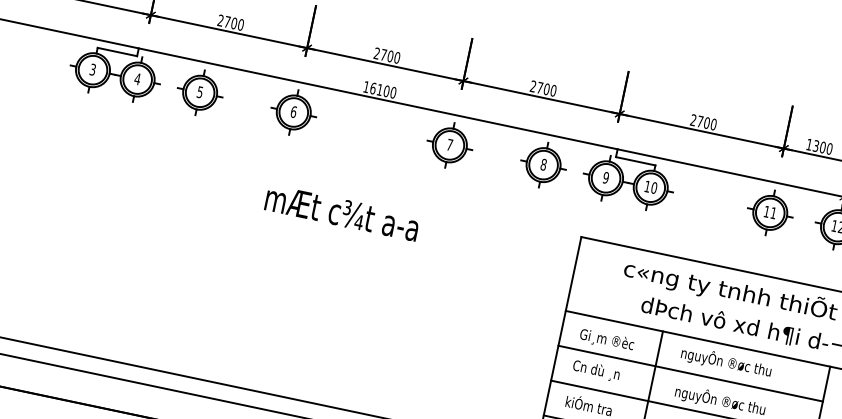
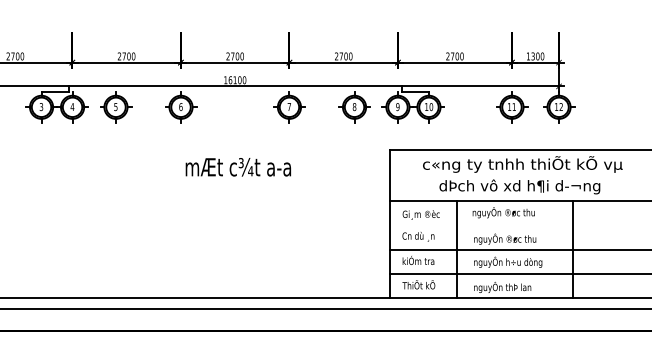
text: (340, 212) -> (237, 167), moved
line: (690, 373) -> (481, 225), removed

